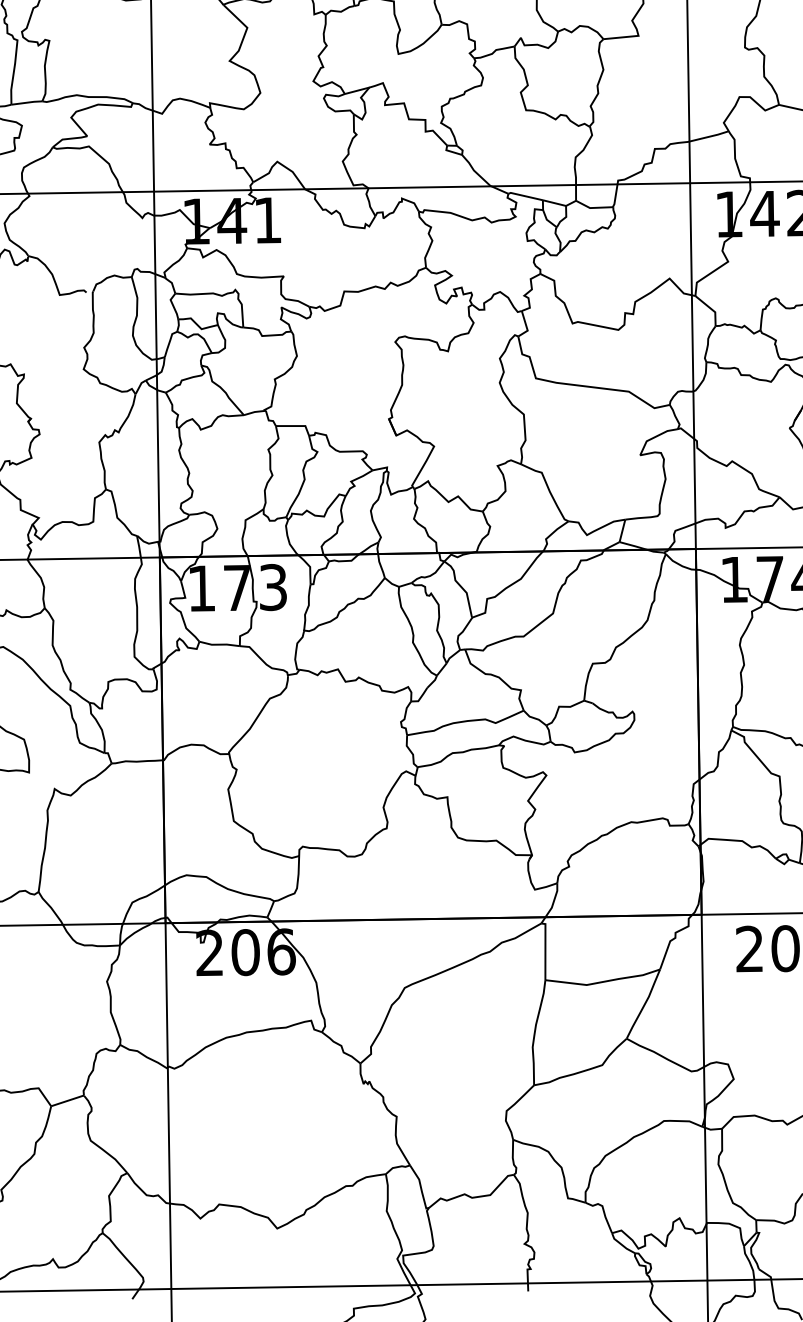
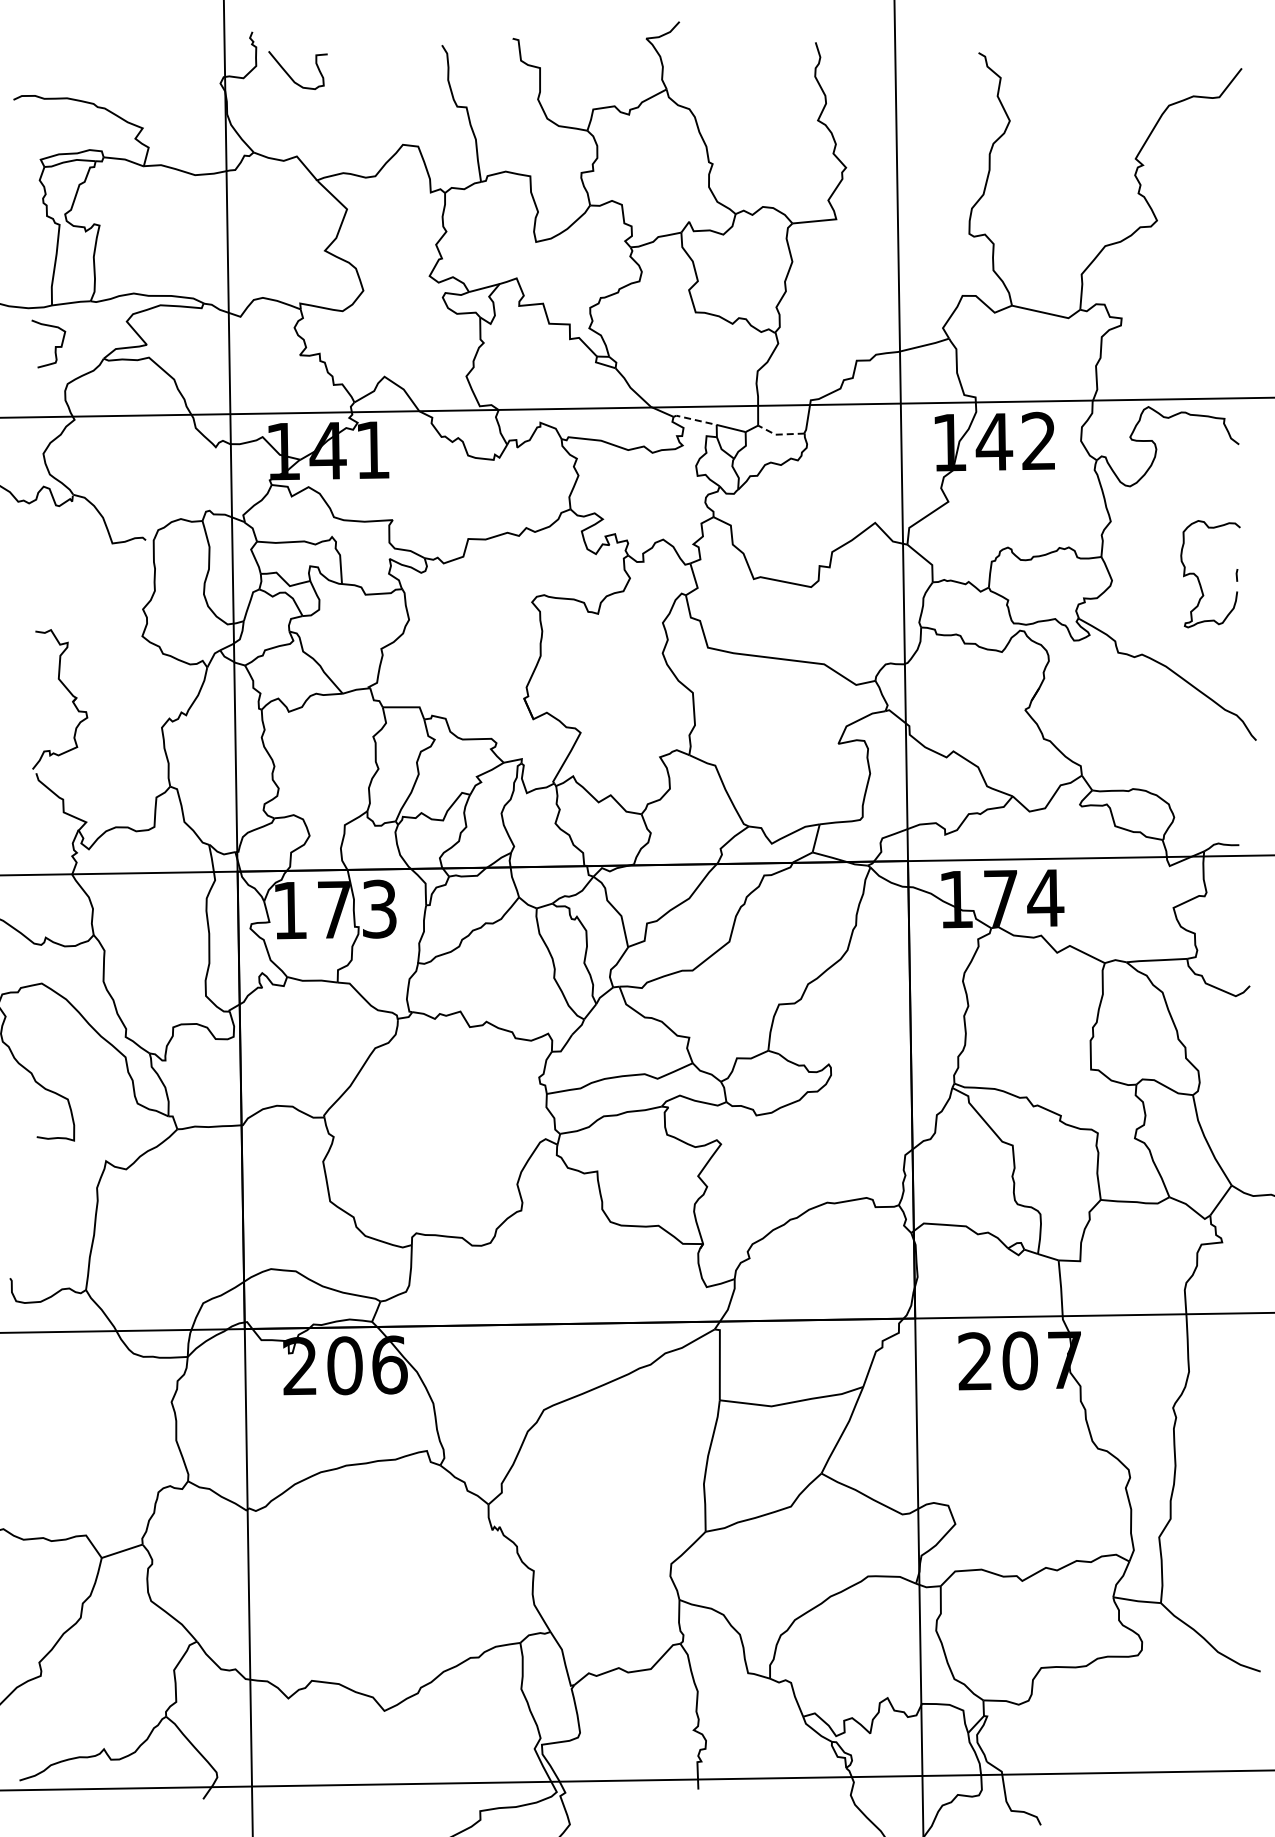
line: (525, 195) -> (694, 419), solid -> dashed
line: (593, 207) -> (779, 434), solid -> dashed

